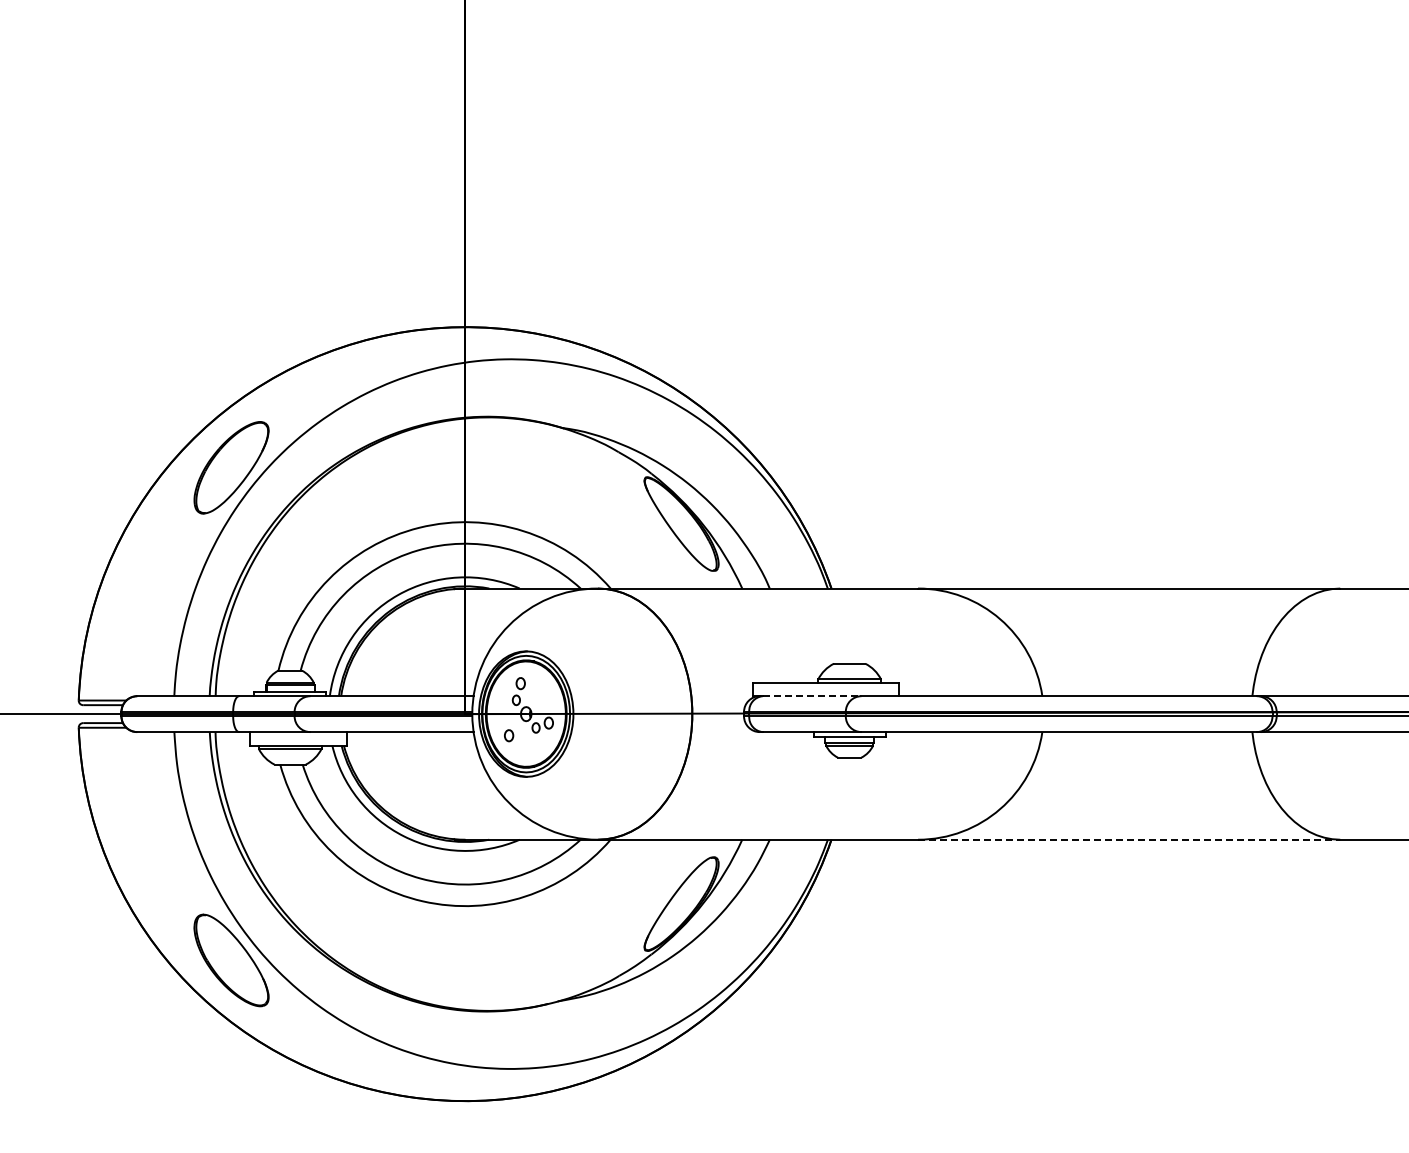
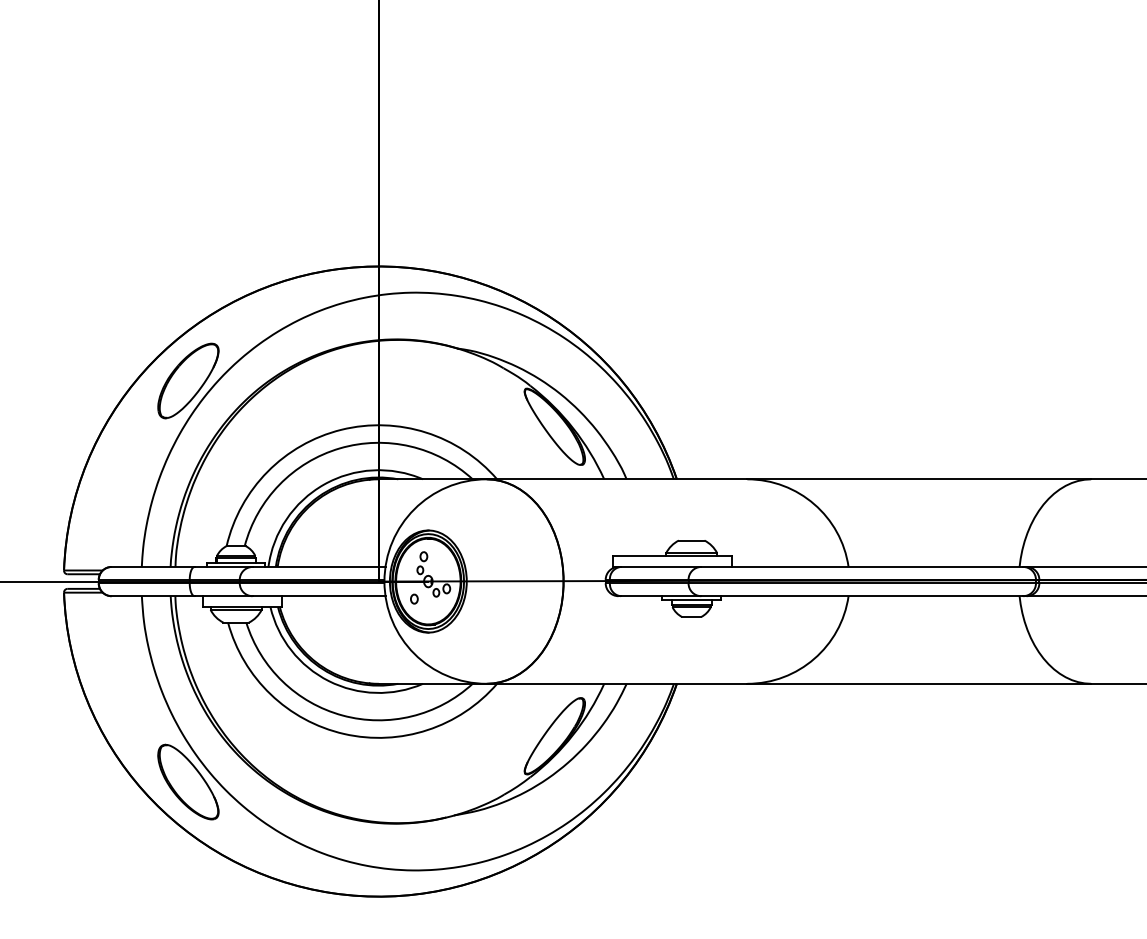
line: (812, 696) -> (661, 567), dashed -> solid
line: (1129, 839) -> (919, 683), dashed -> solid

